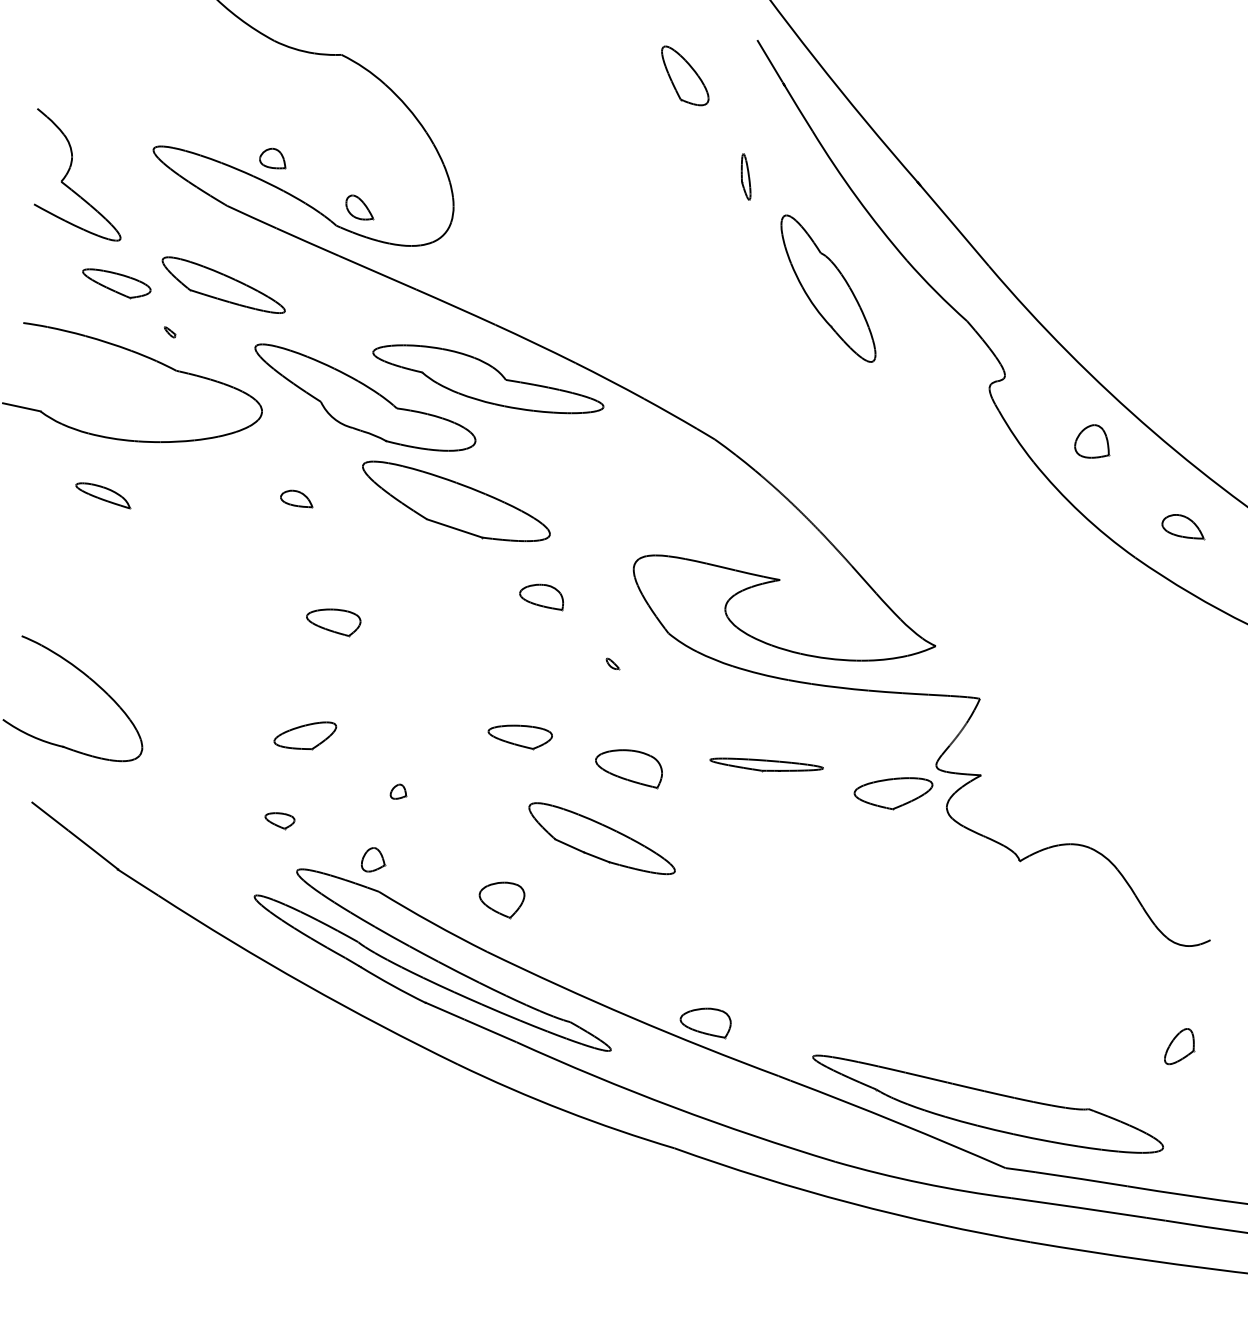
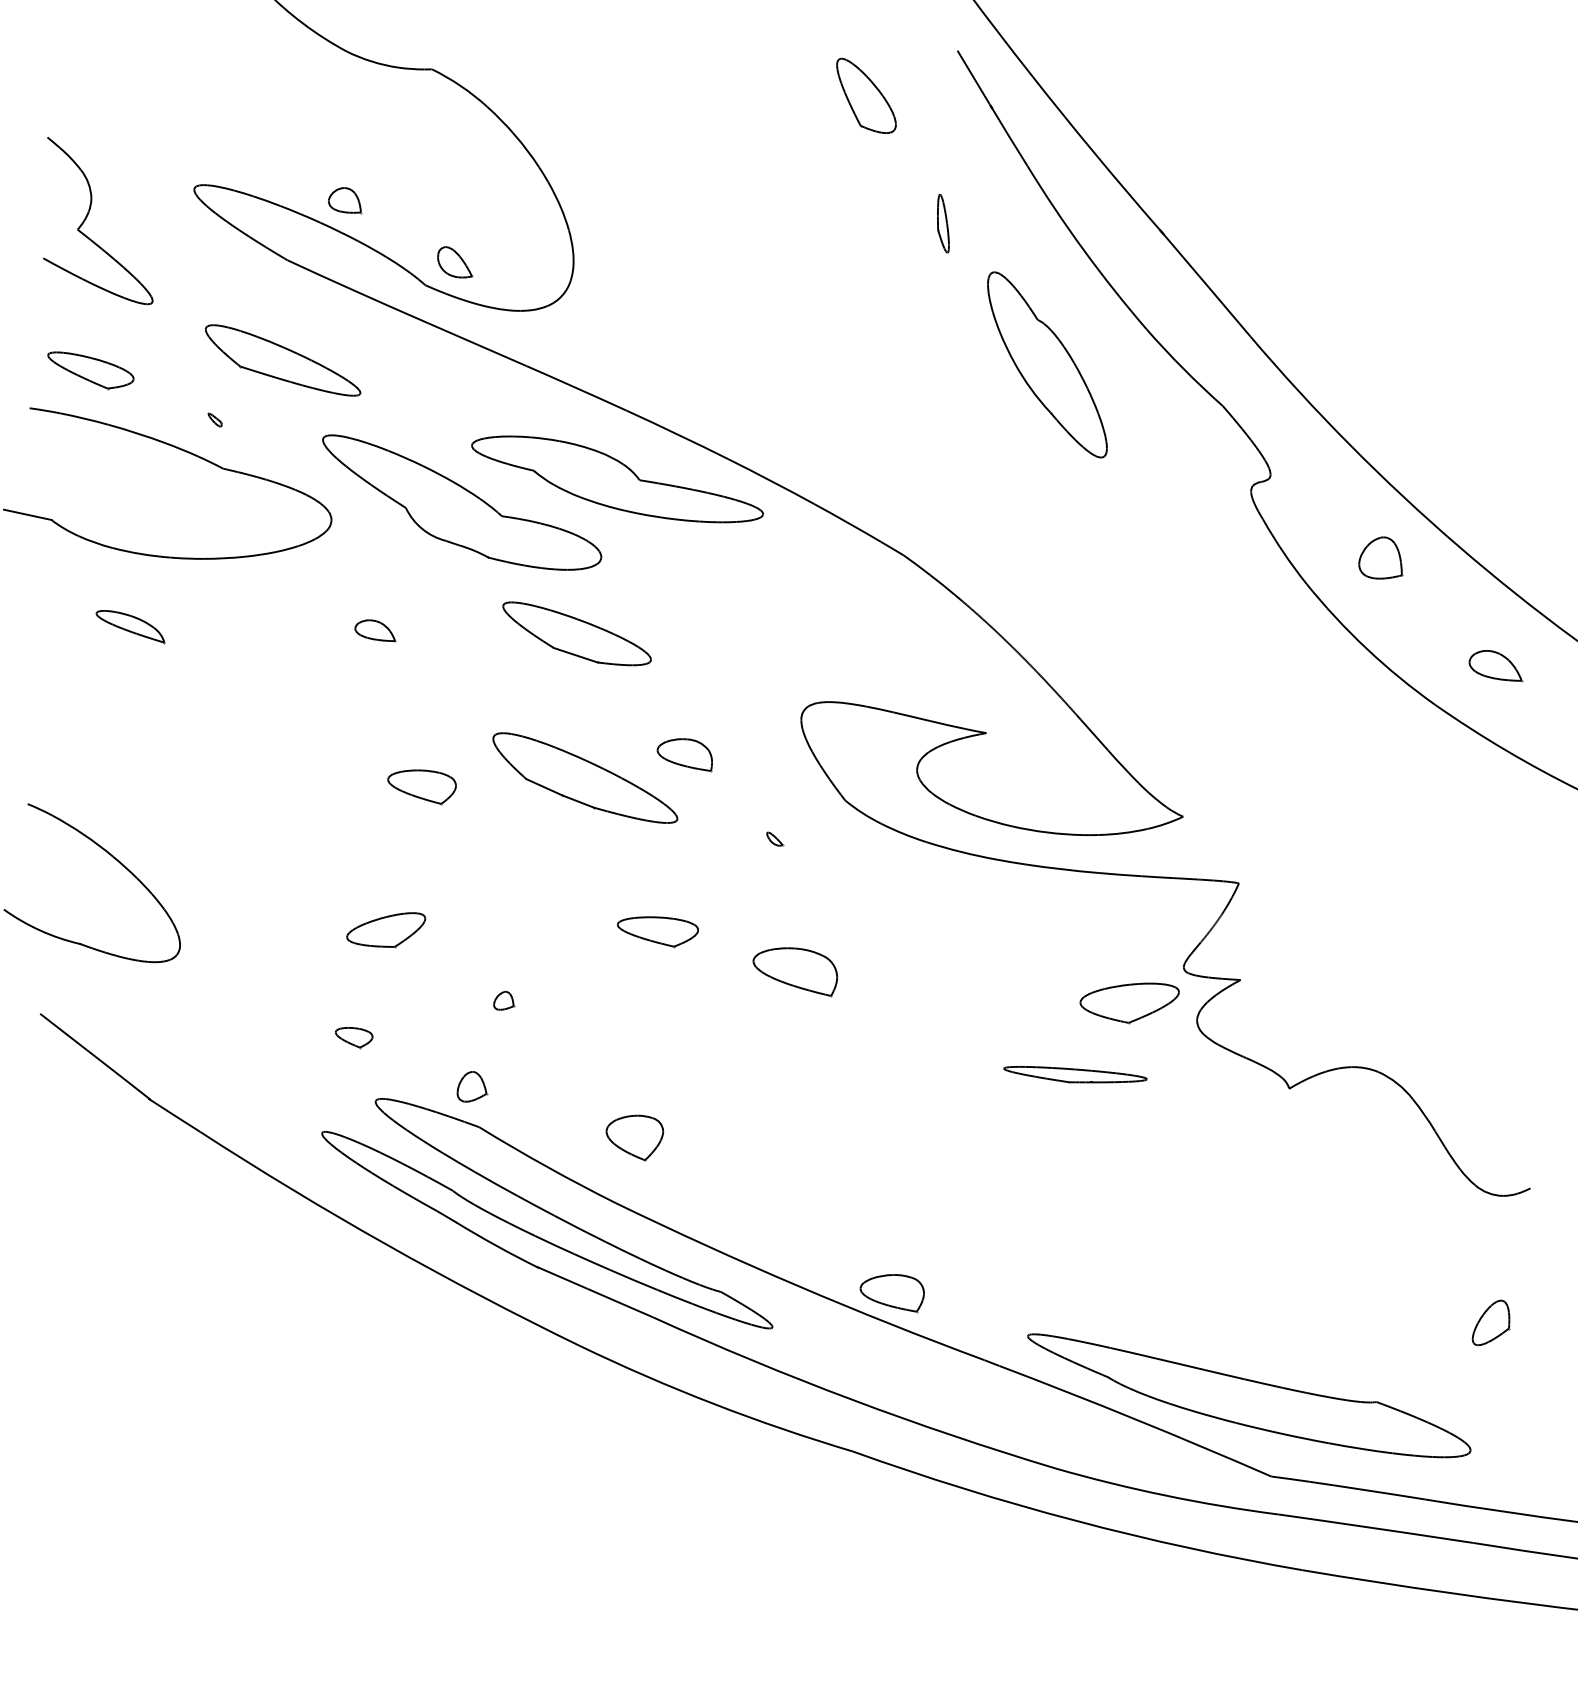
part: (116, 283) -> (90, 370), moved
part: (455, 501) -> (576, 633), size x0.62
part: (766, 764) -> (1075, 1074), moved
part: (602, 838) -> (585, 777), moved

